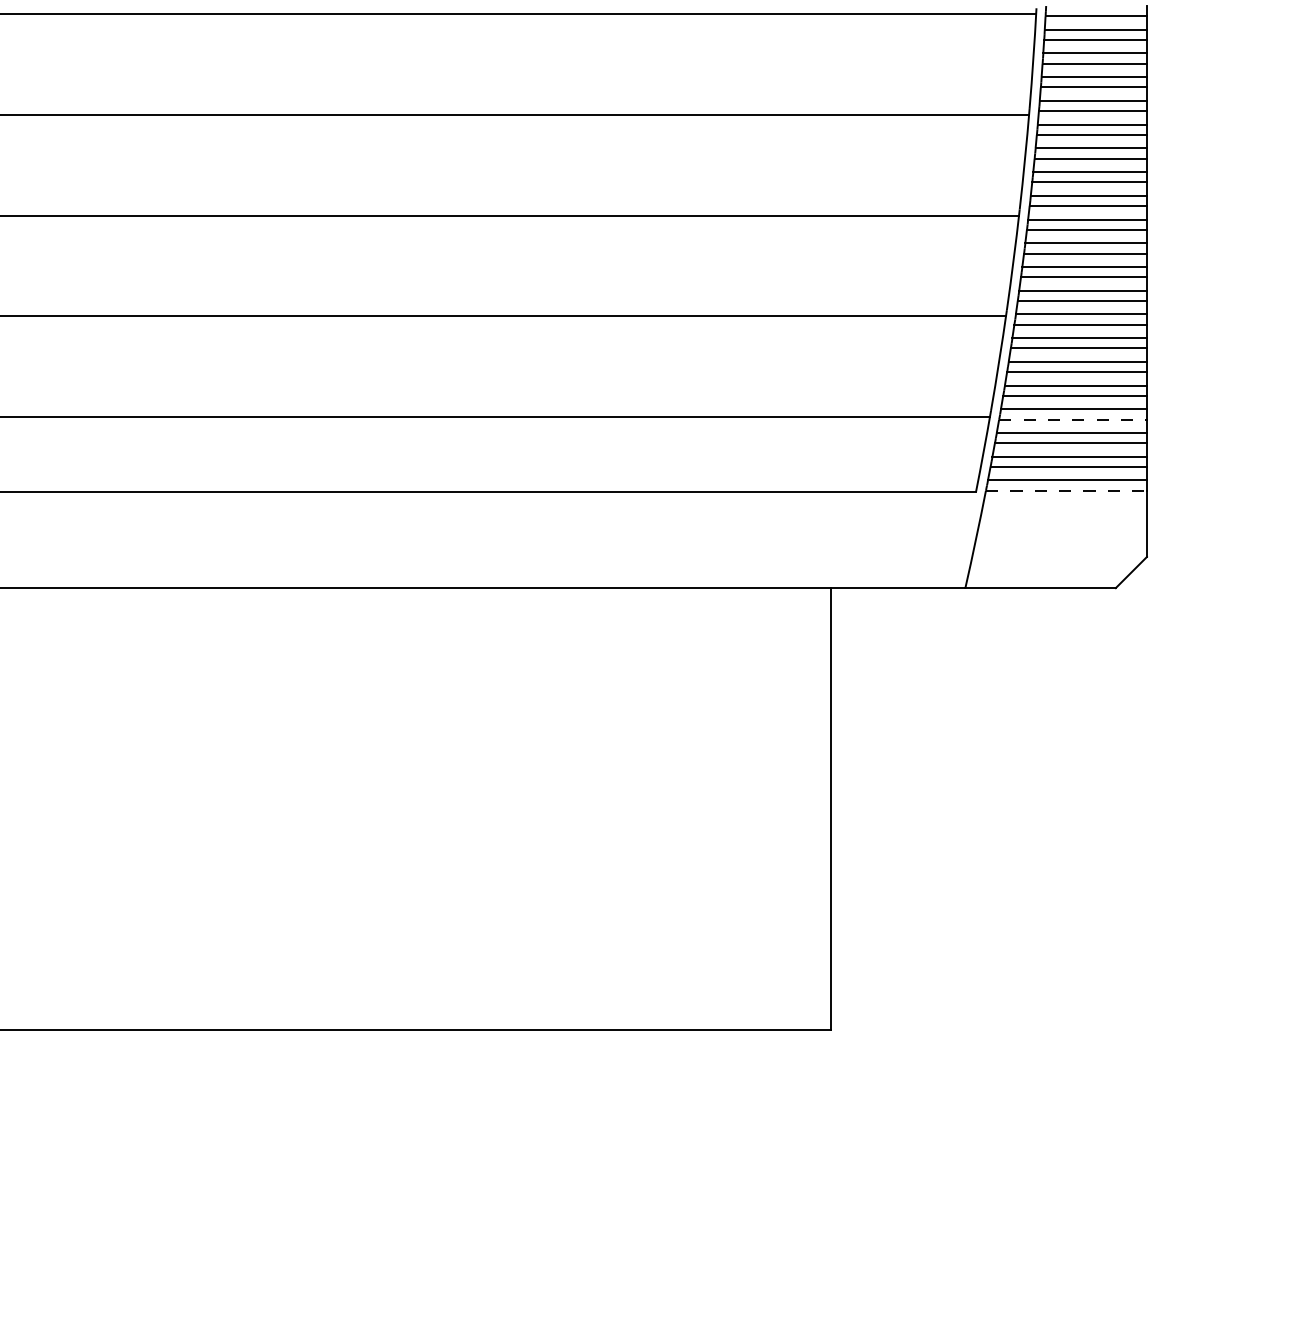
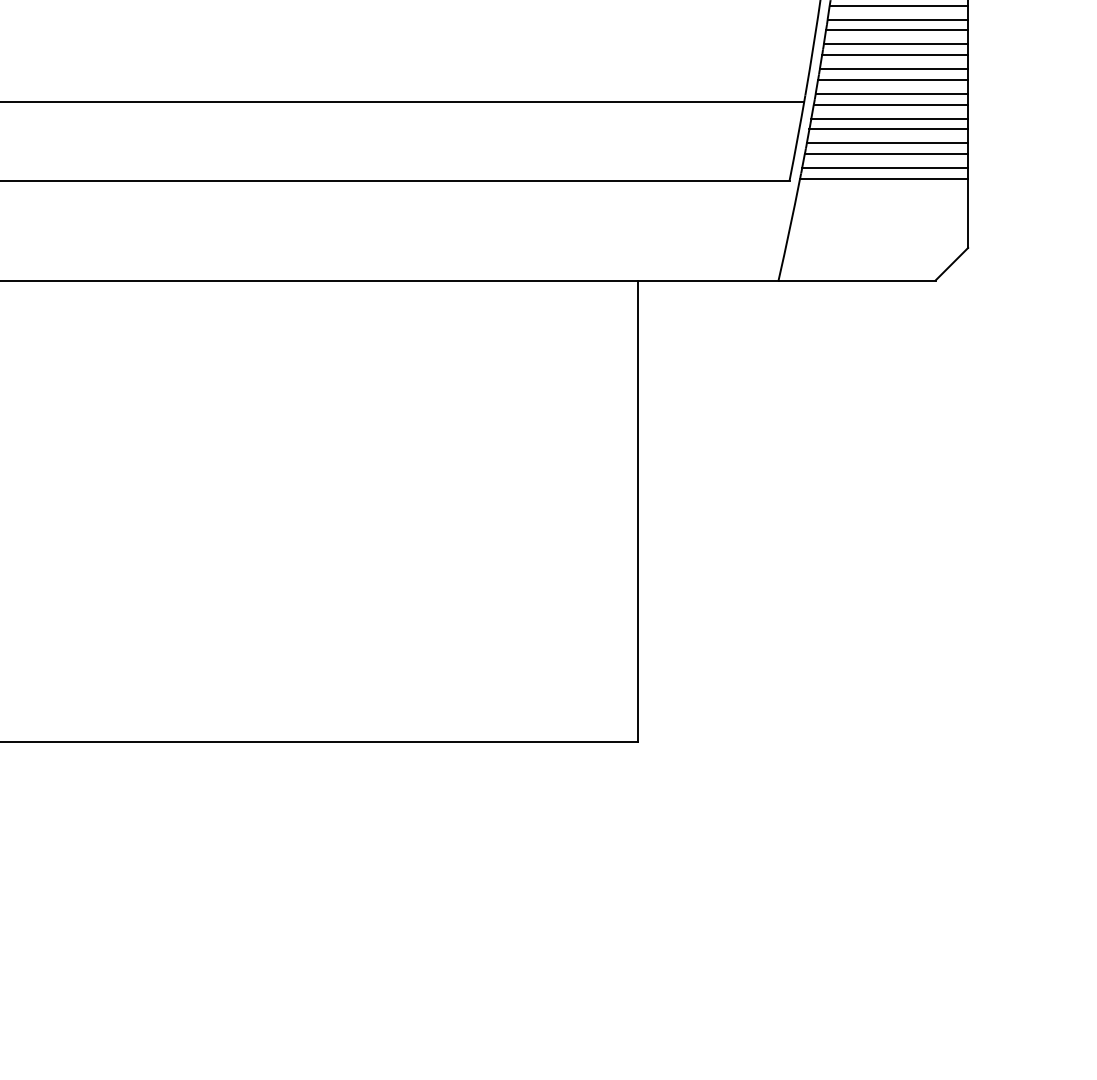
line: (1073, 419) -> (891, 104), dashed -> solid
line: (1066, 490) -> (884, 178), dashed -> solid

